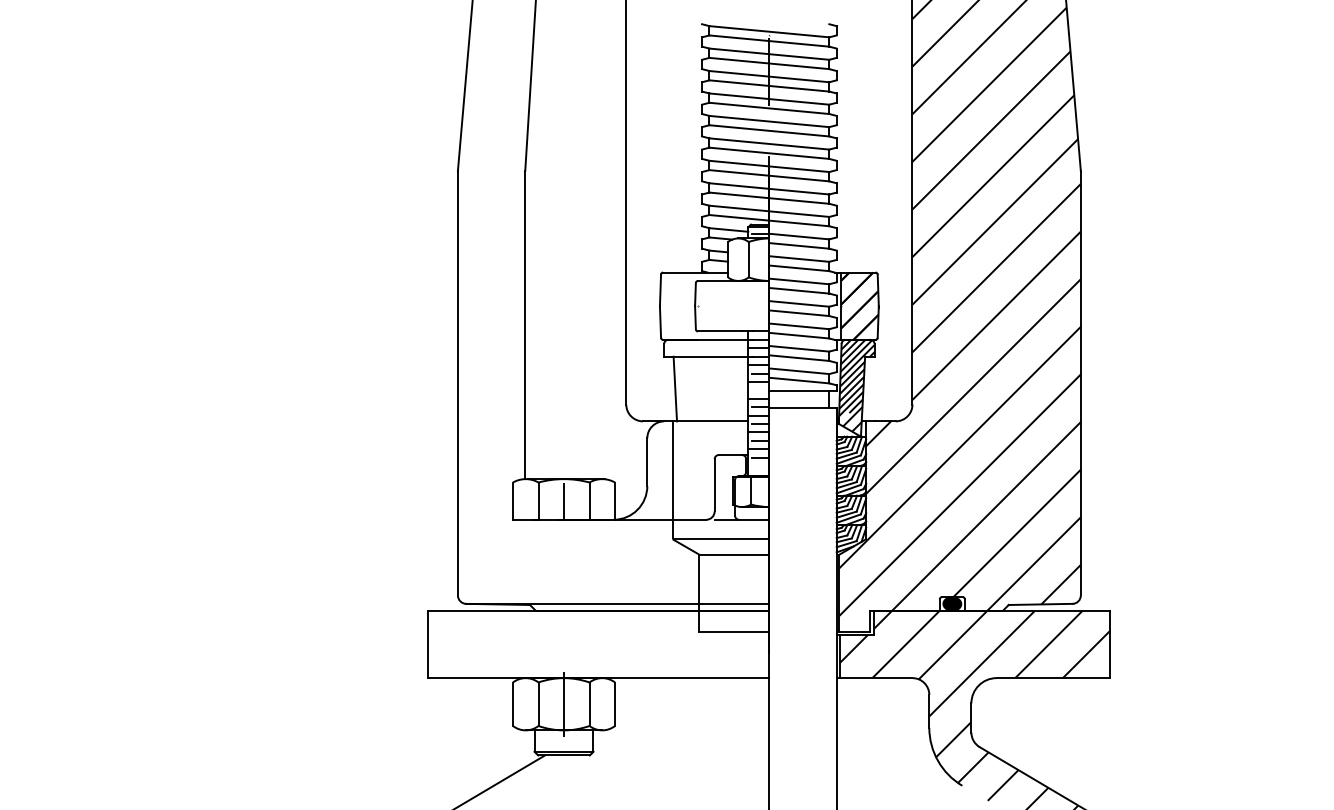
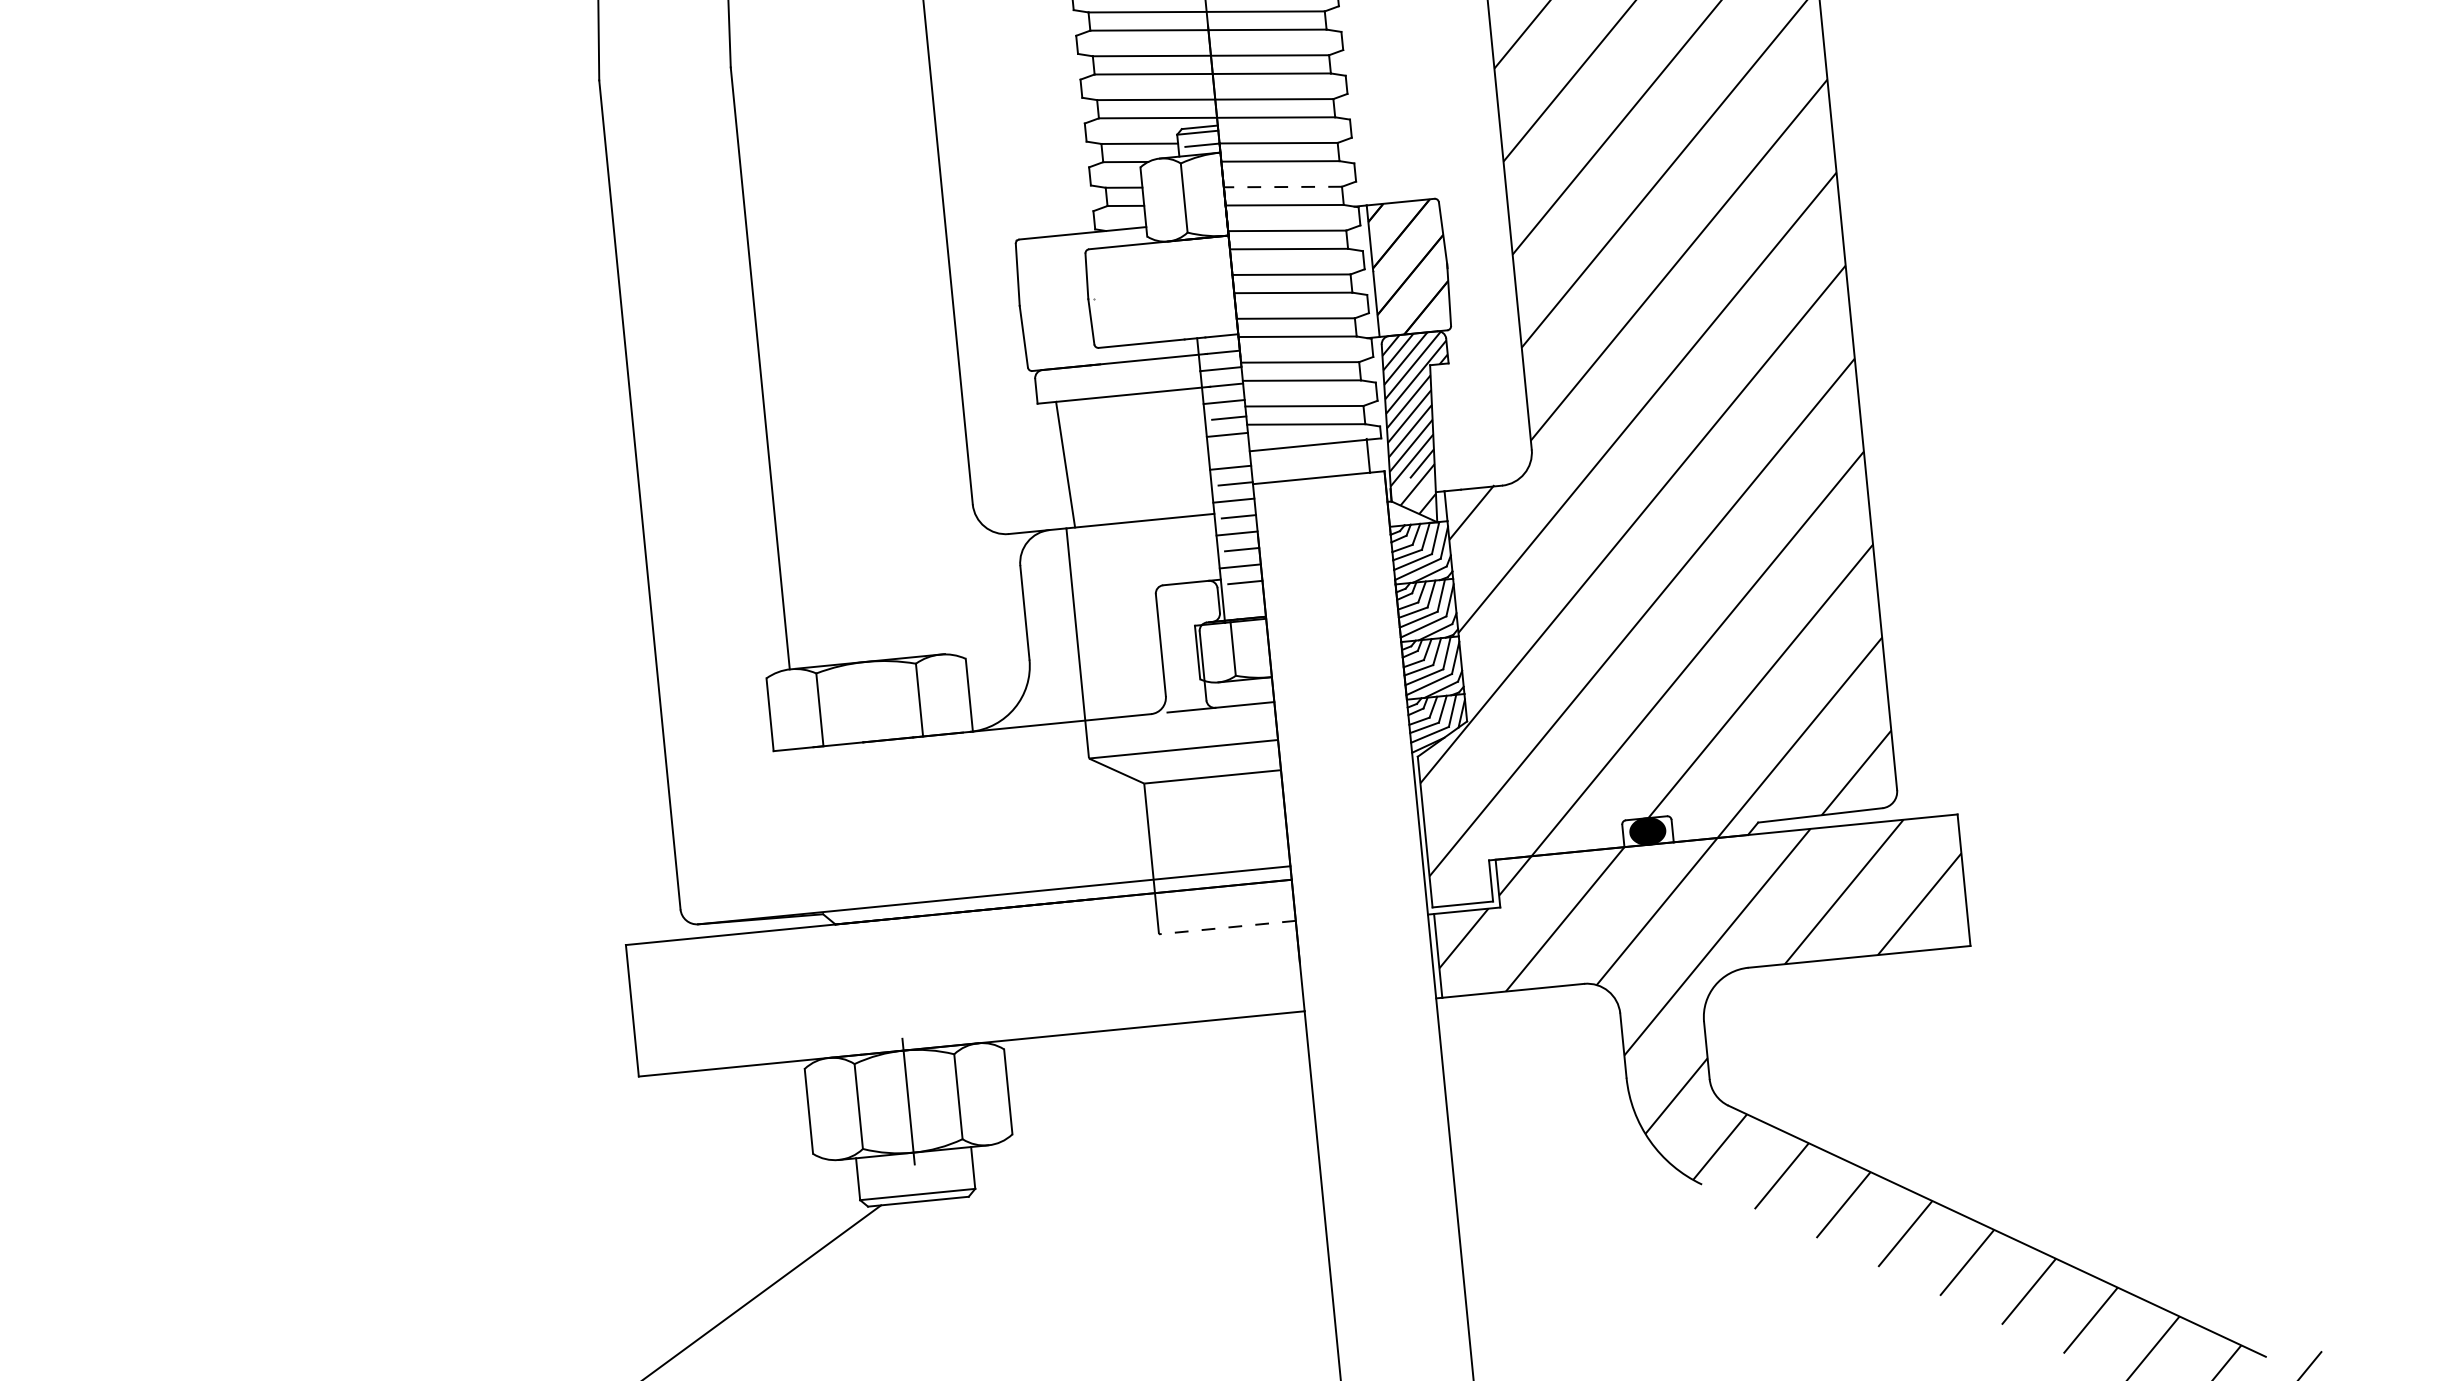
line: (798, 258) -> (1281, 186), solid -> dashed
line: (564, 500) -> (870, 703), removed
line: (733, 631) -> (1225, 927), solid -> dashed

